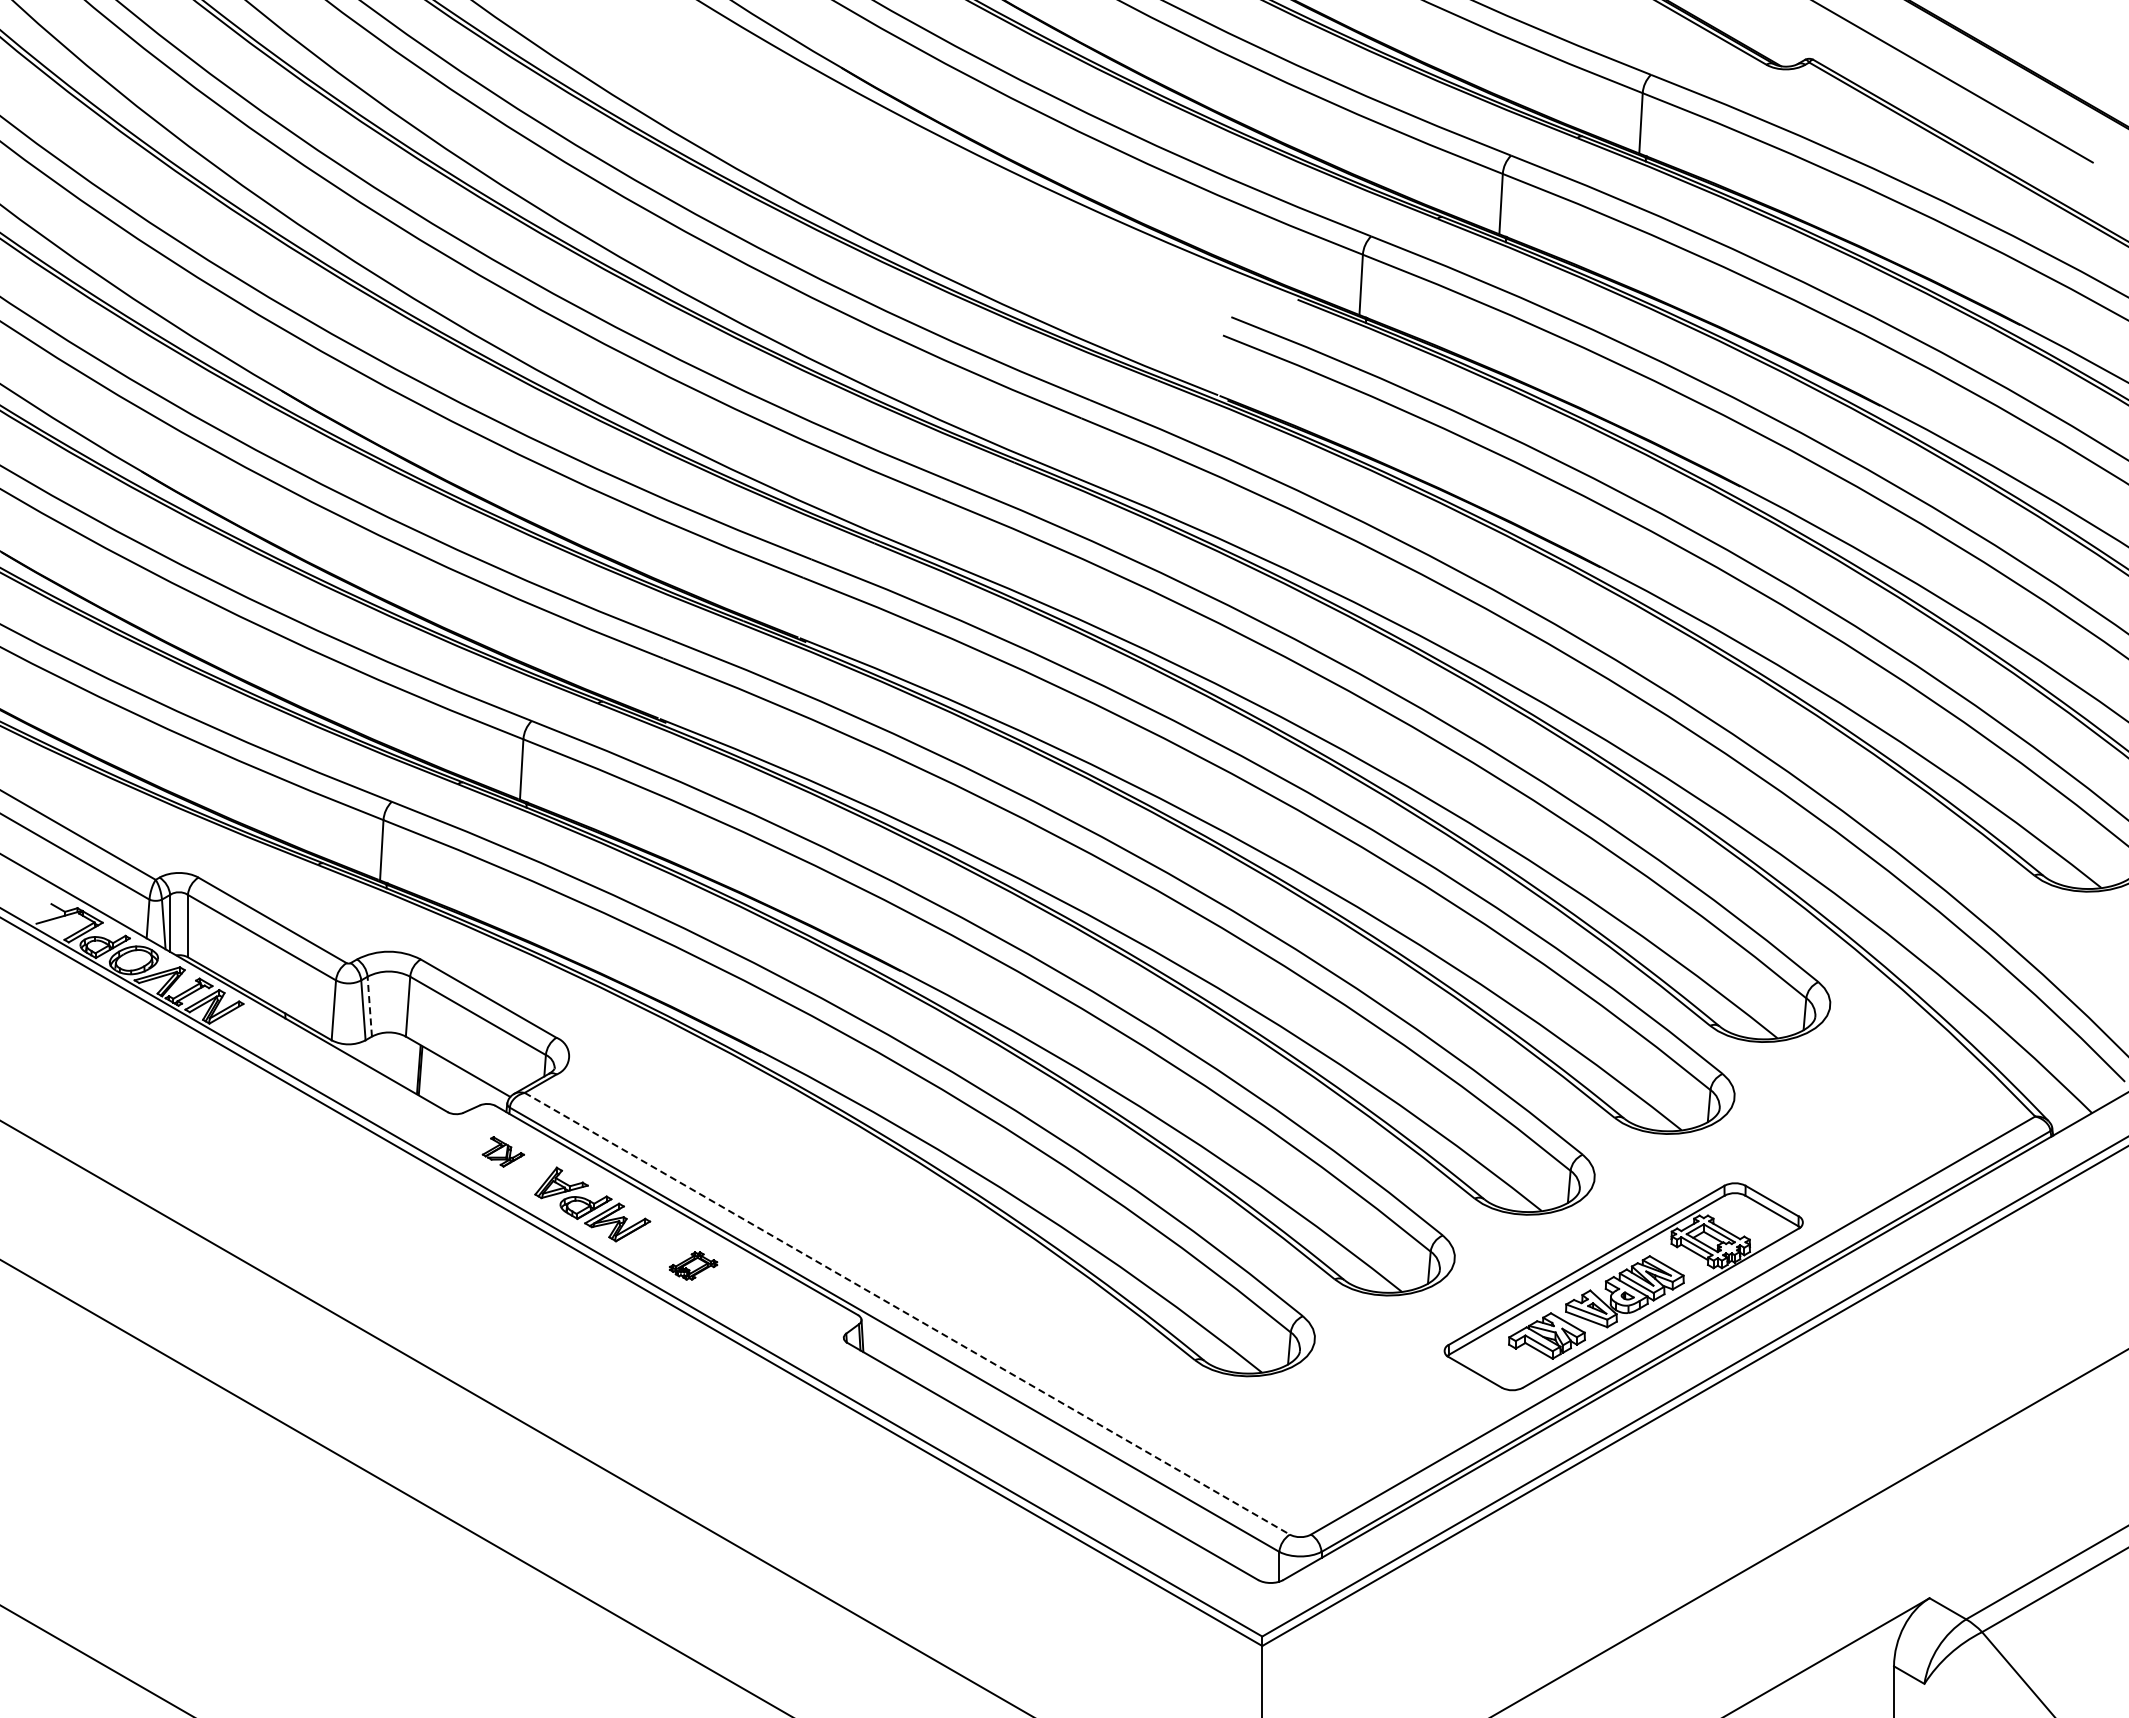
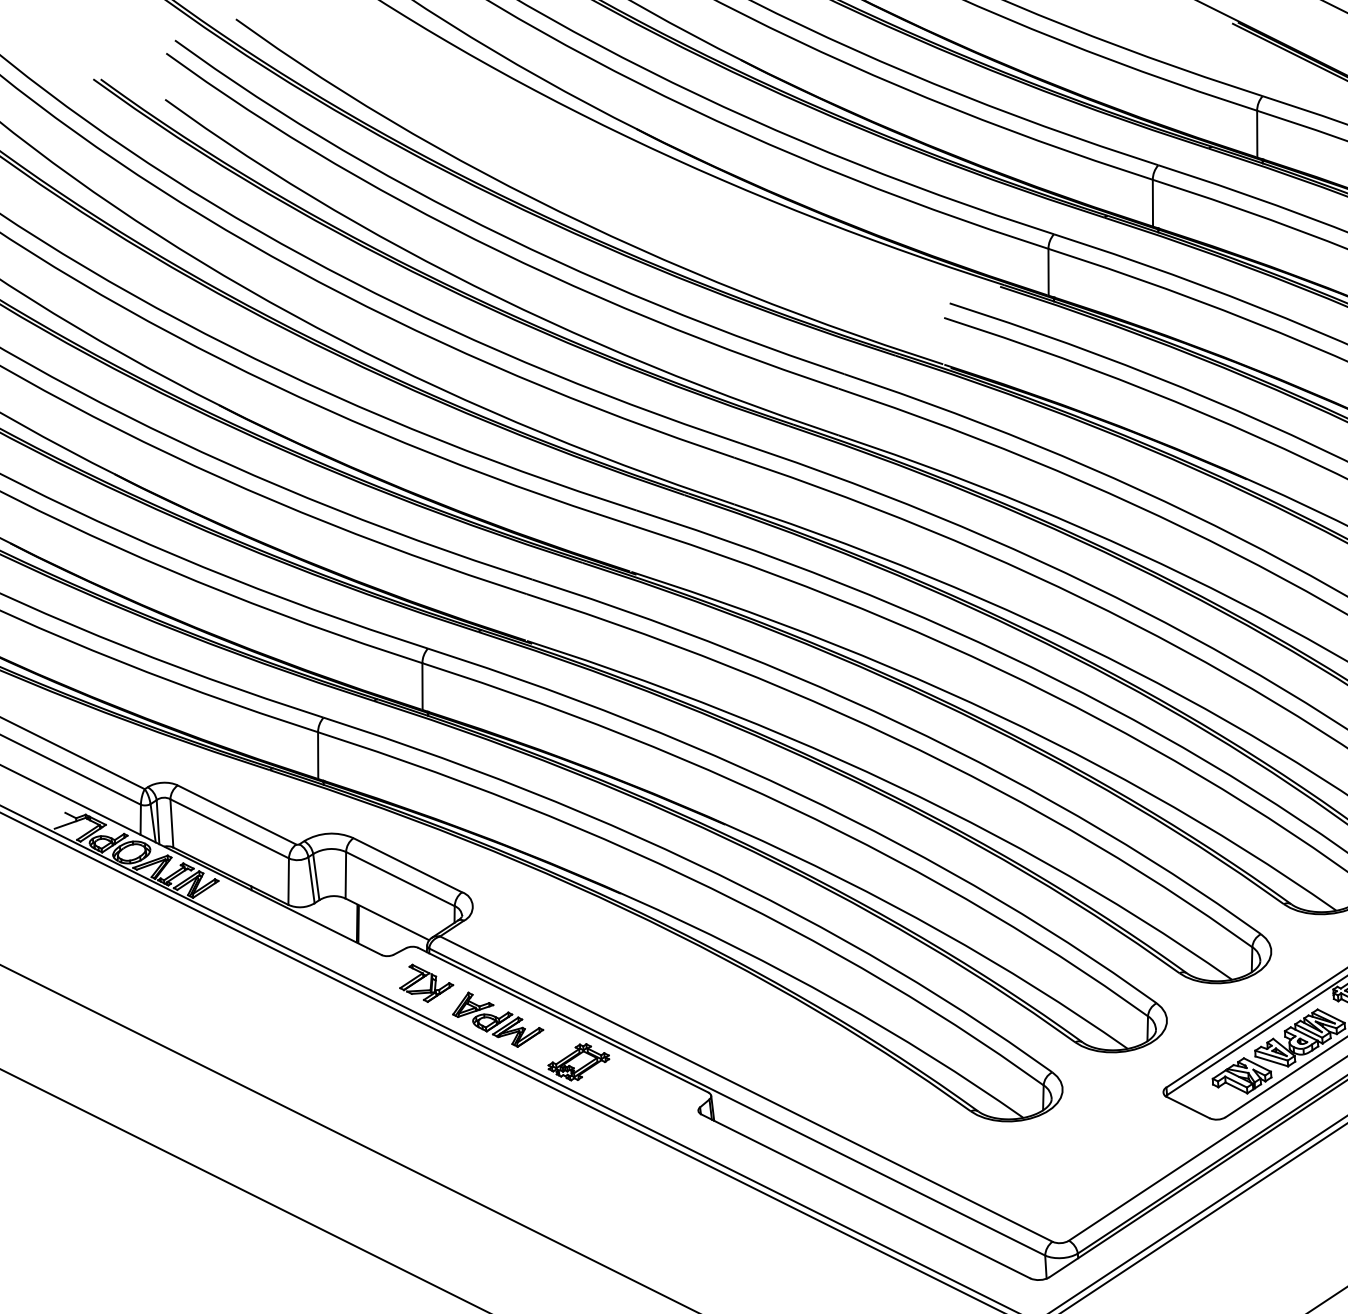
line: (369, 1006) -> (316, 876), dashed -> solid
part: (503, 1151) -> (426, 982), size x1.67
part: (693, 1265) -> (578, 1061), size x1.67
line: (907, 1313) -> (746, 1088), dashed -> solid

